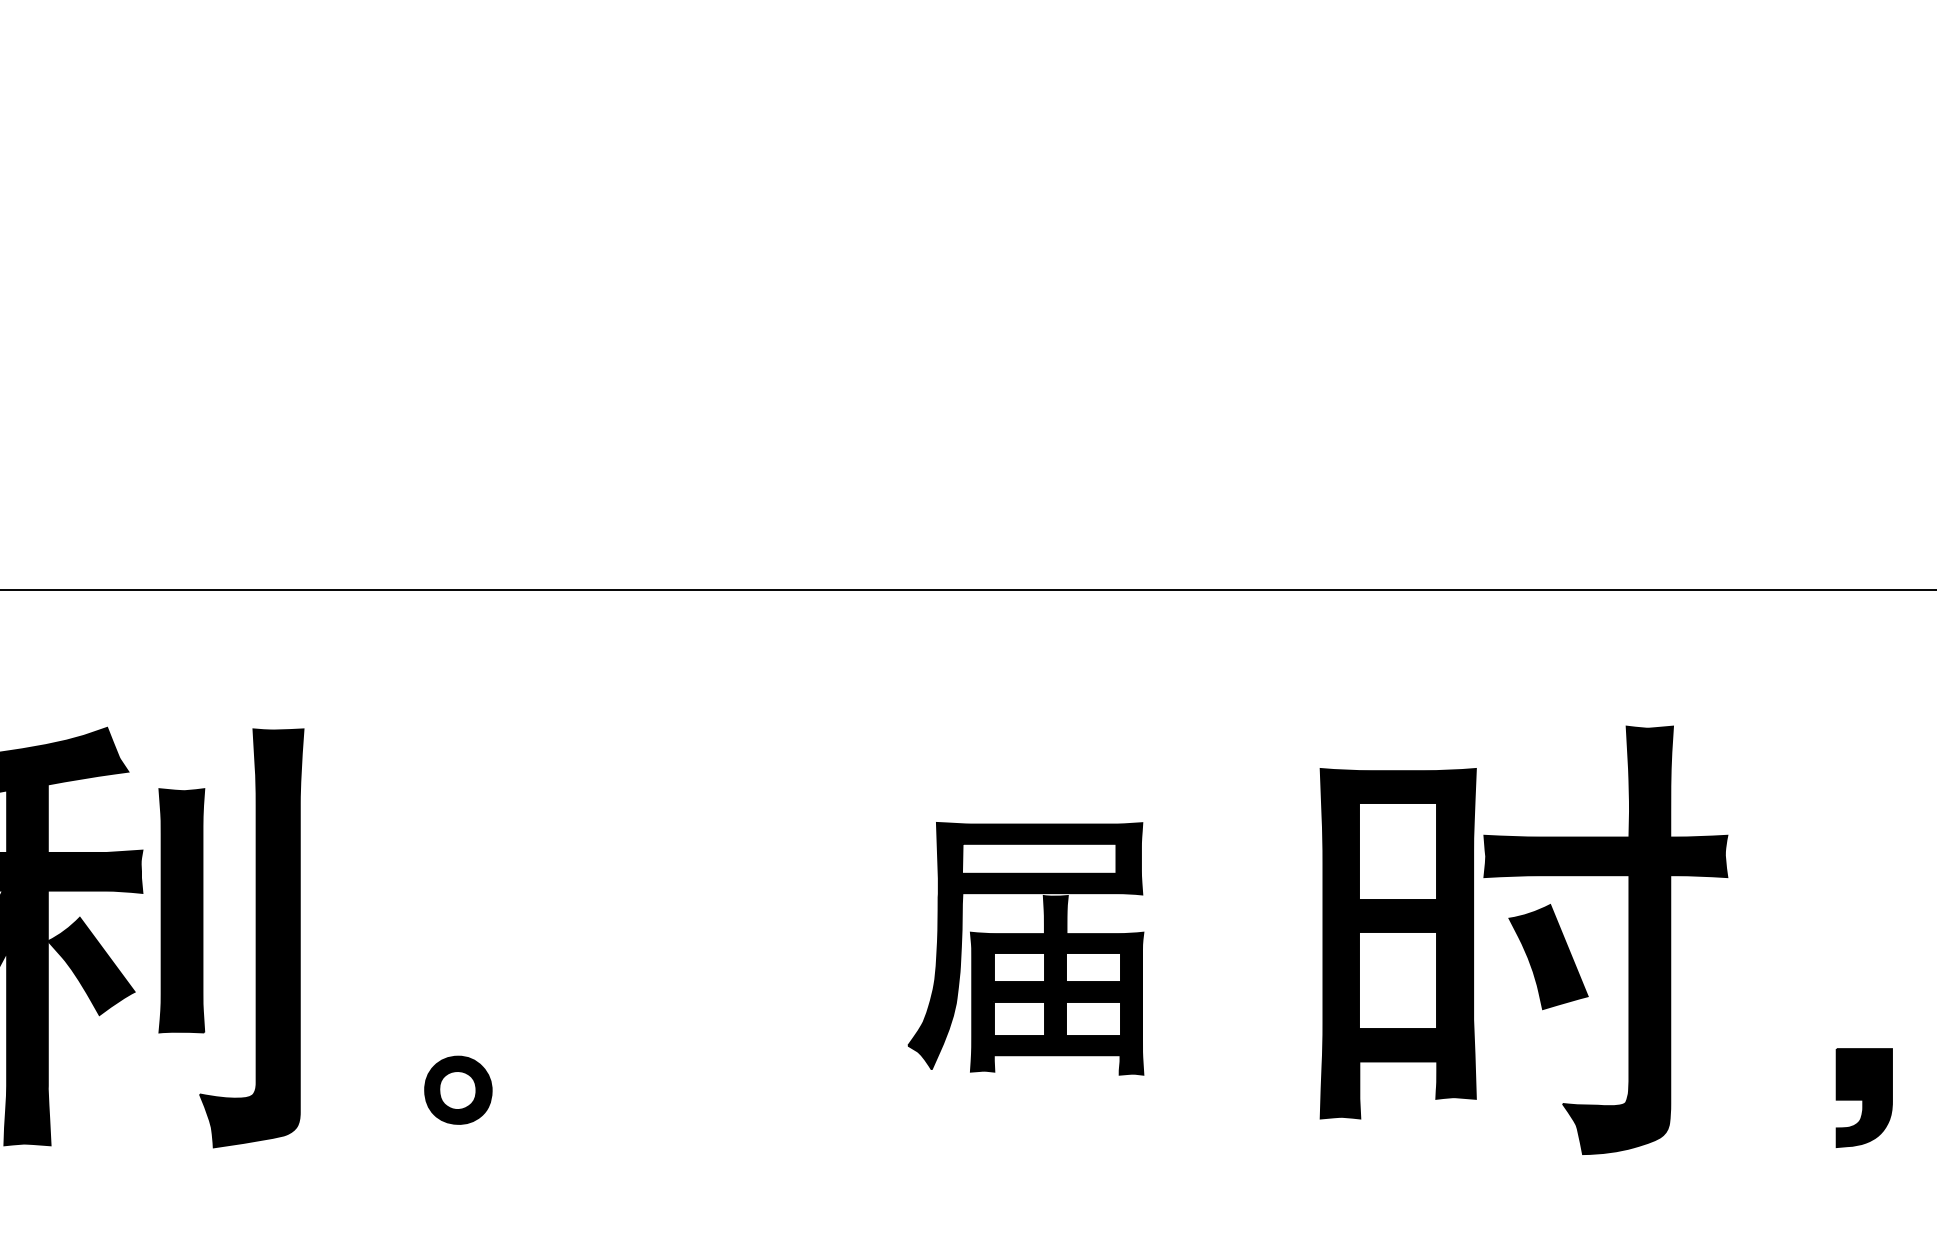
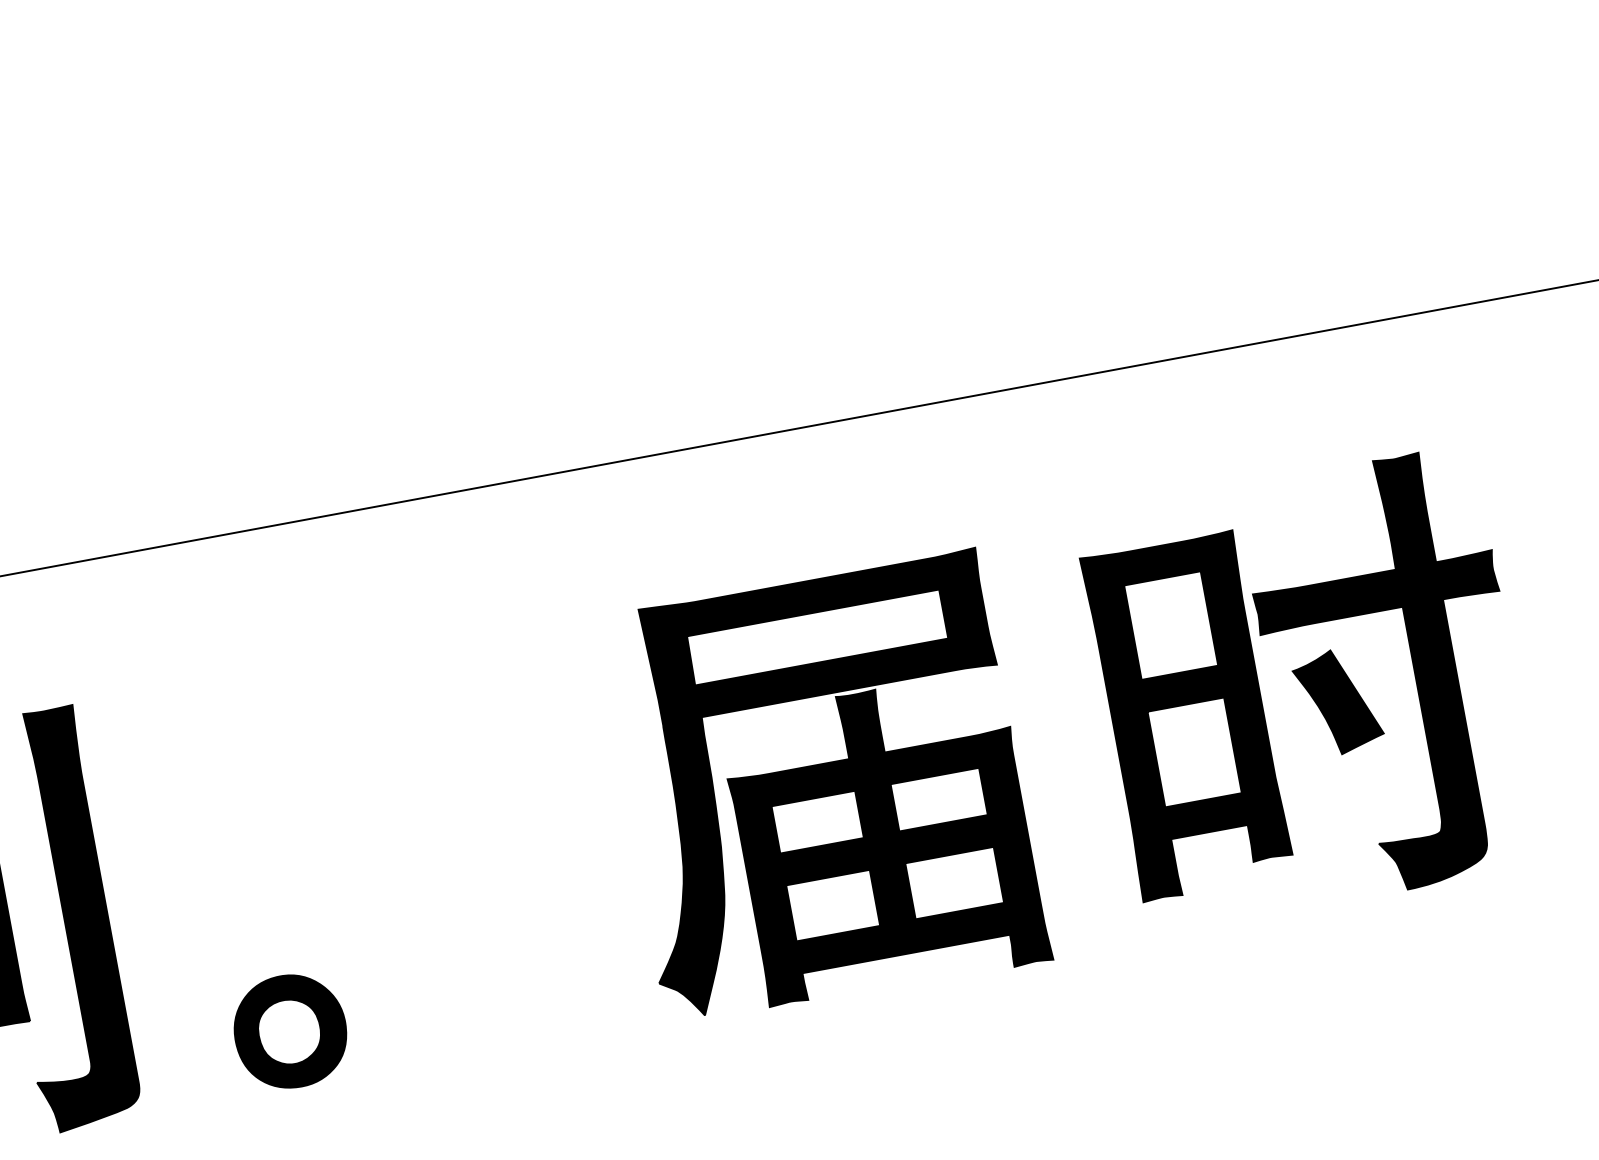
part: (1025, 948) -> (822, 788), size x1.67
part: (458, 1090) -> (290, 1031), size x1.67

